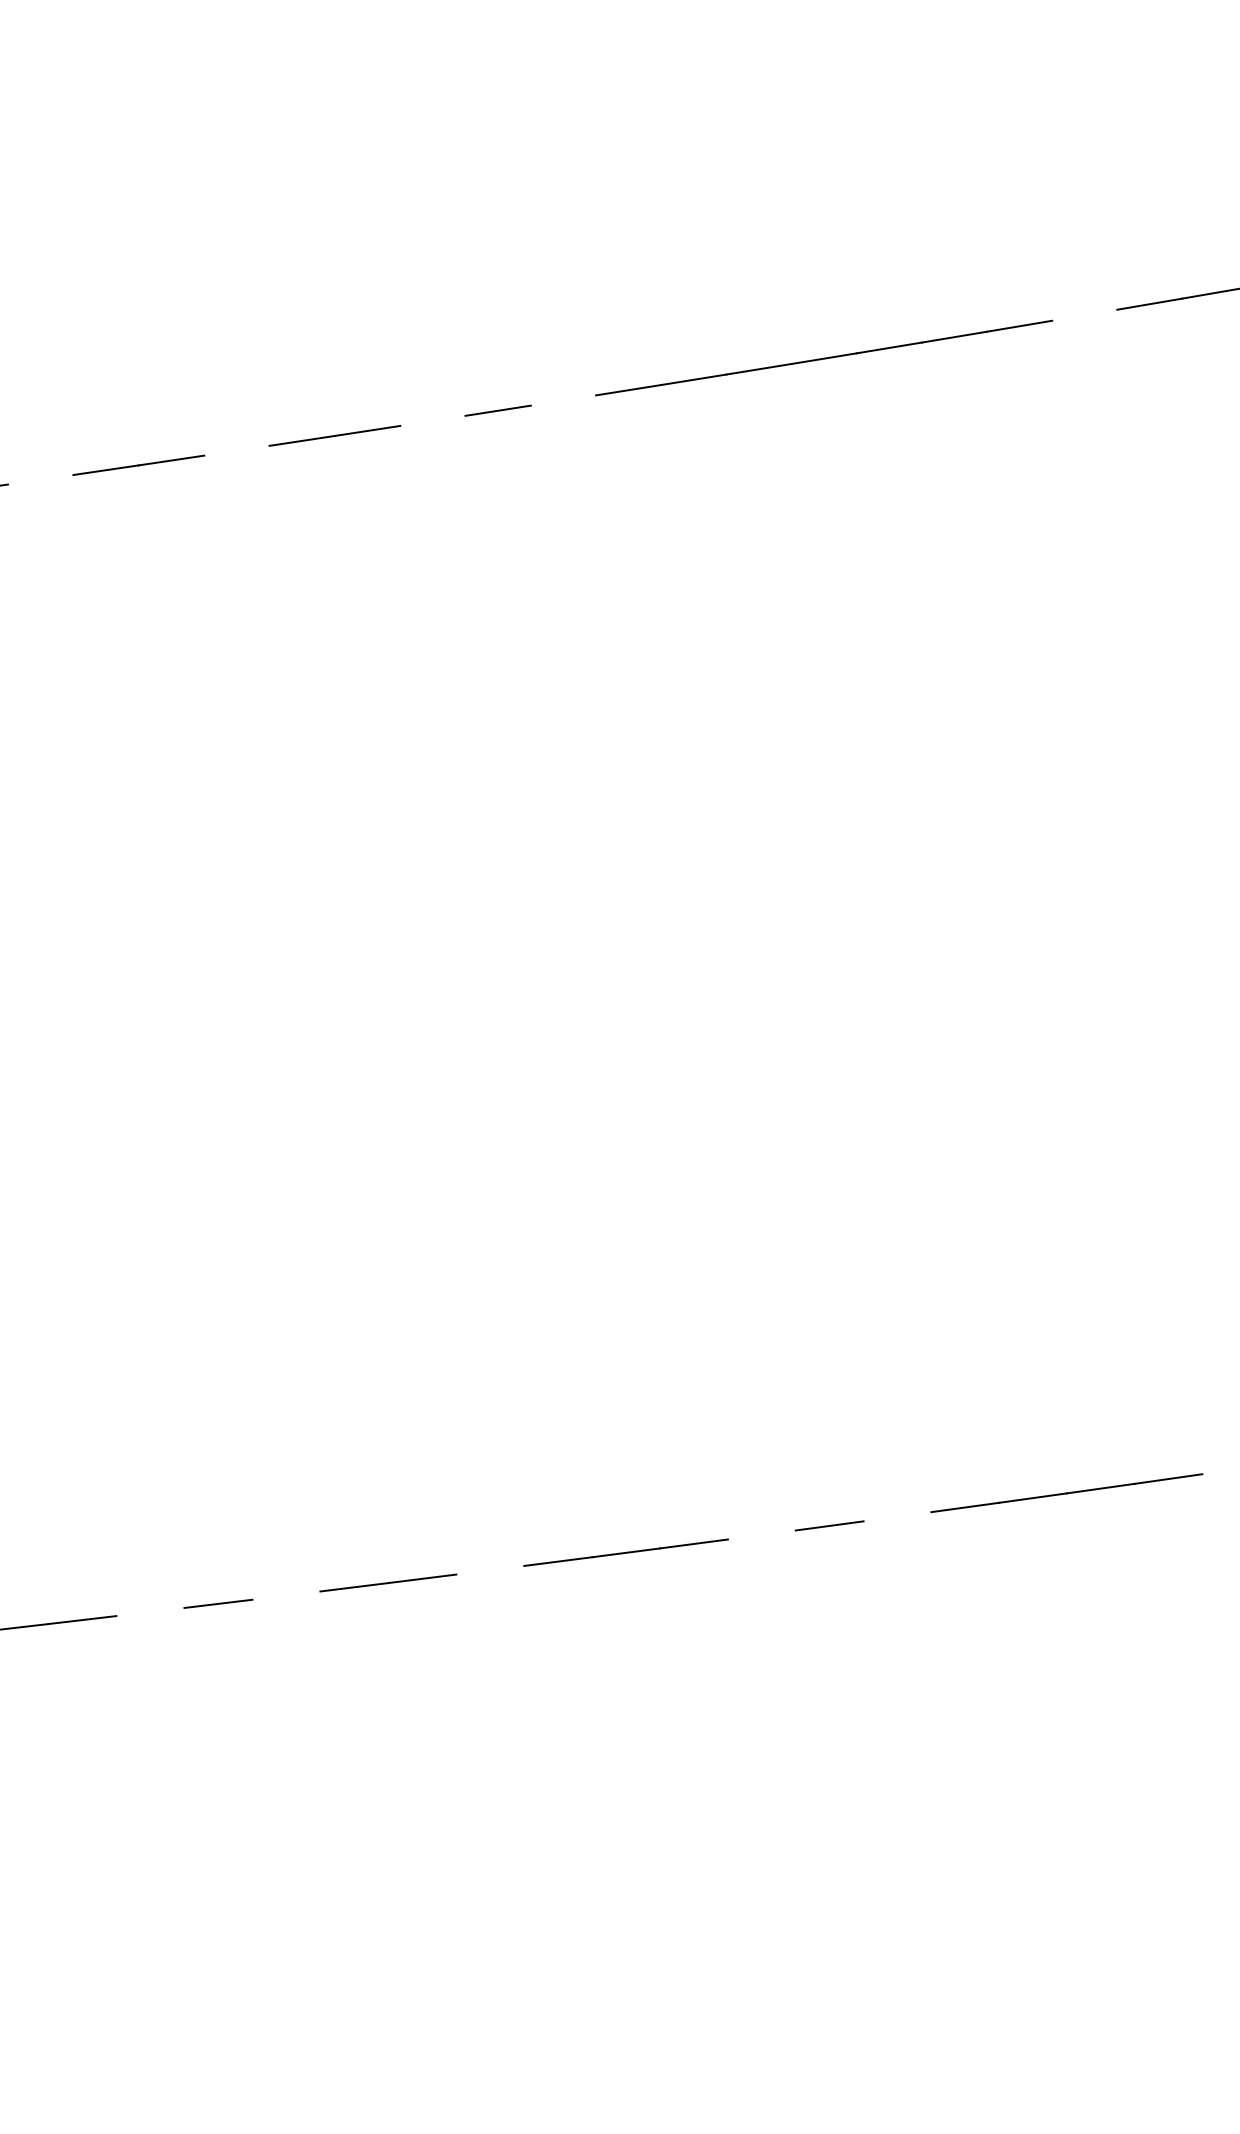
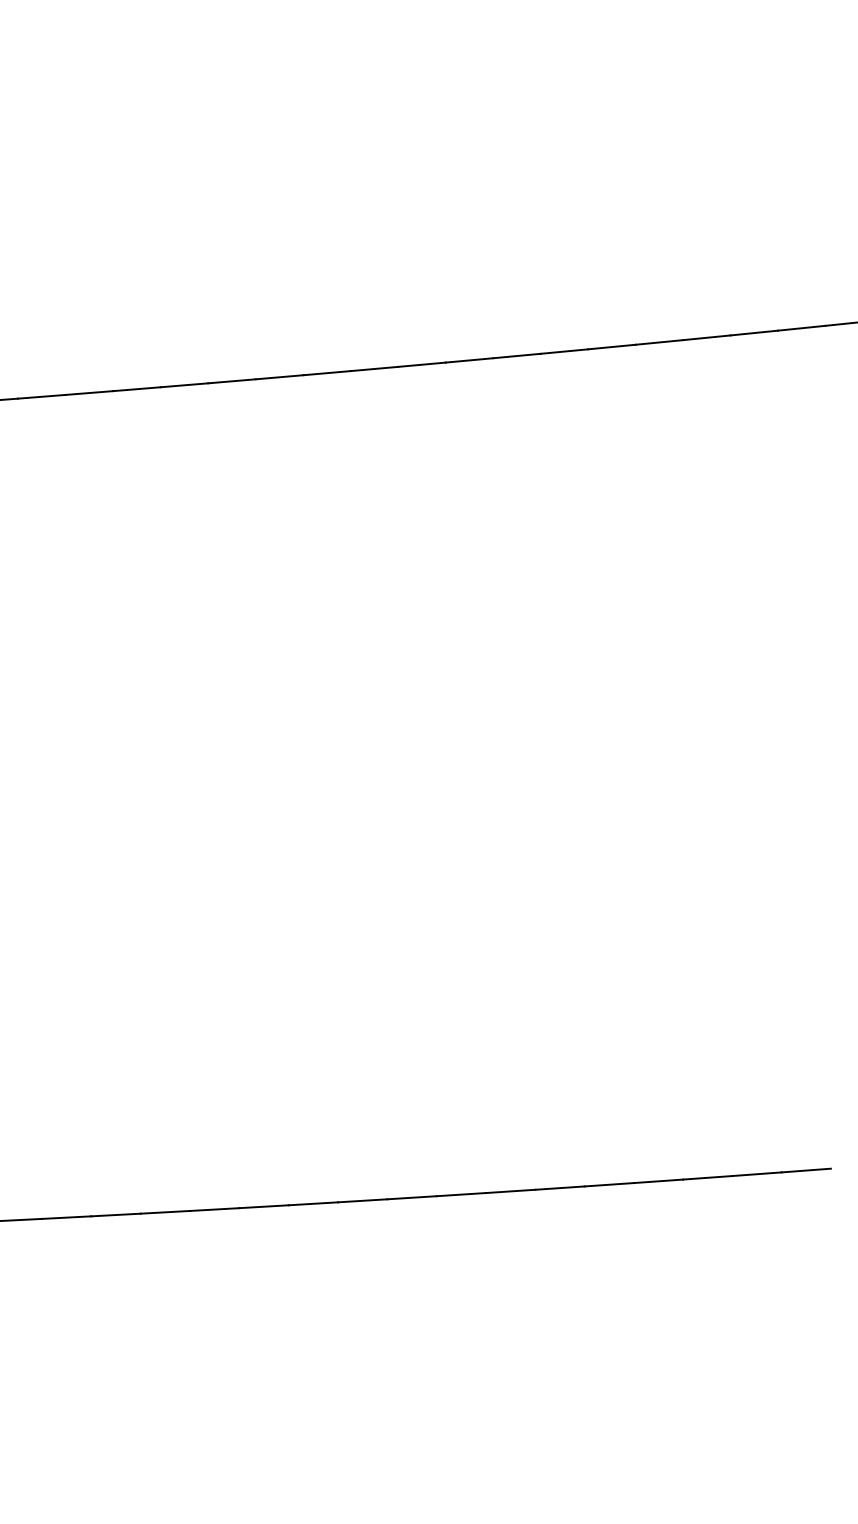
line: (1084, 314) -> (801, 327), added
line: (563, 400) -> (422, 364), added
line: (432, 420) -> (326, 372), added
line: (236, 450) -> (184, 385), added
line: (40, 479) -> (41, 396), added
line: (897, 1516) -> (609, 1184), added
line: (761, 1534) -> (510, 1191), added
line: (490, 1569) -> (313, 1203), added
line: (286, 1595) -> (165, 1212), added
line: (150, 1611) -> (66, 1217), added

